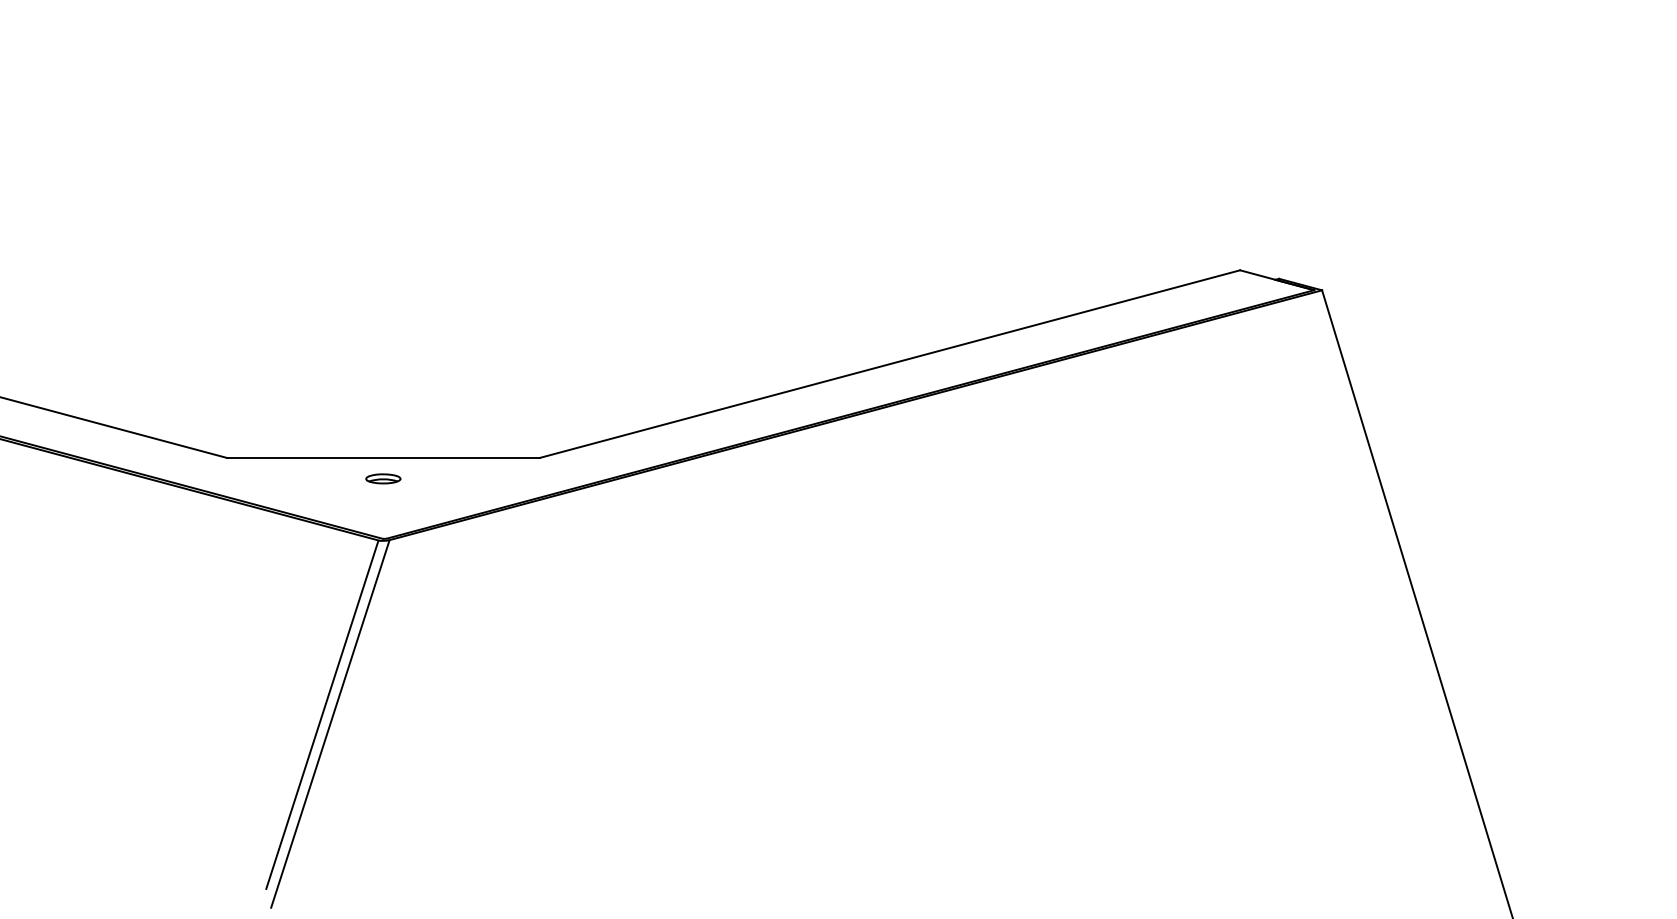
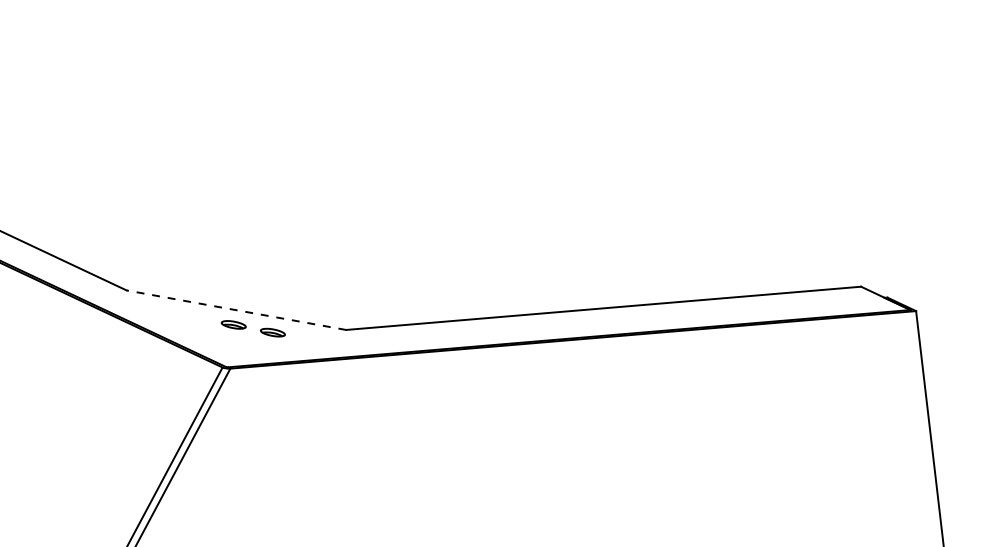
line: (382, 457) -> (235, 309), solid -> dashed
part: (439, 479) -> (273, 332), added

